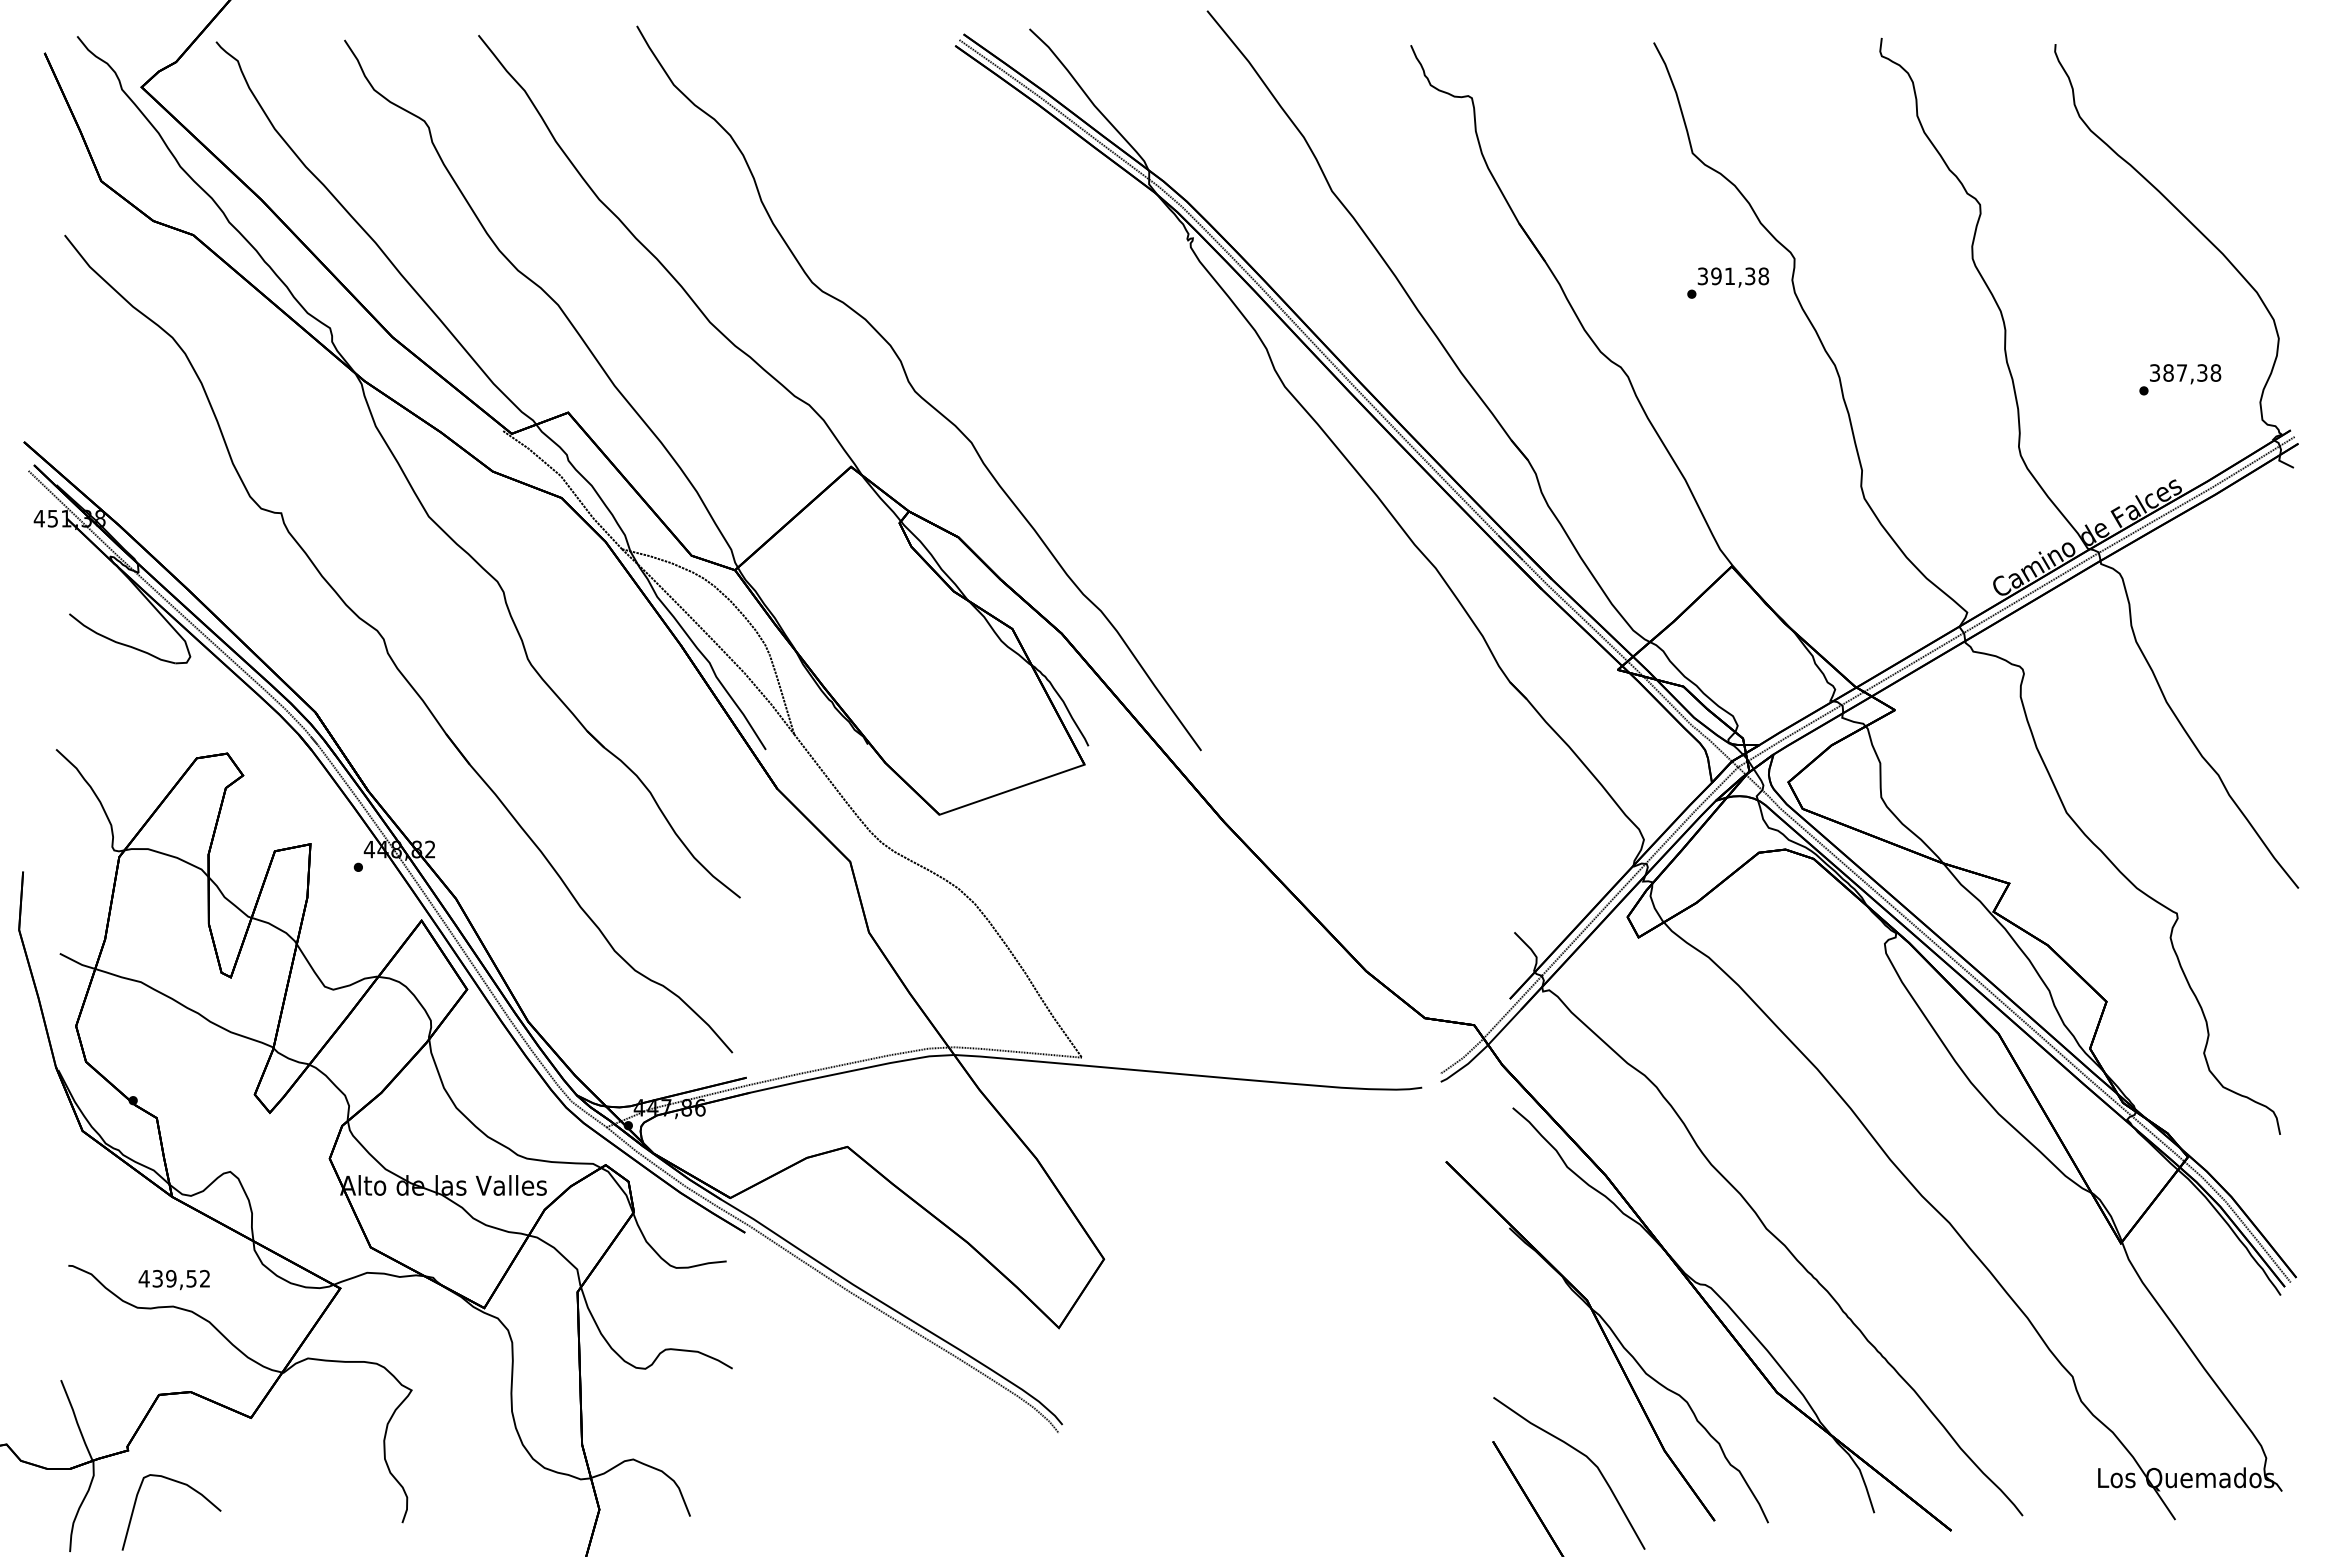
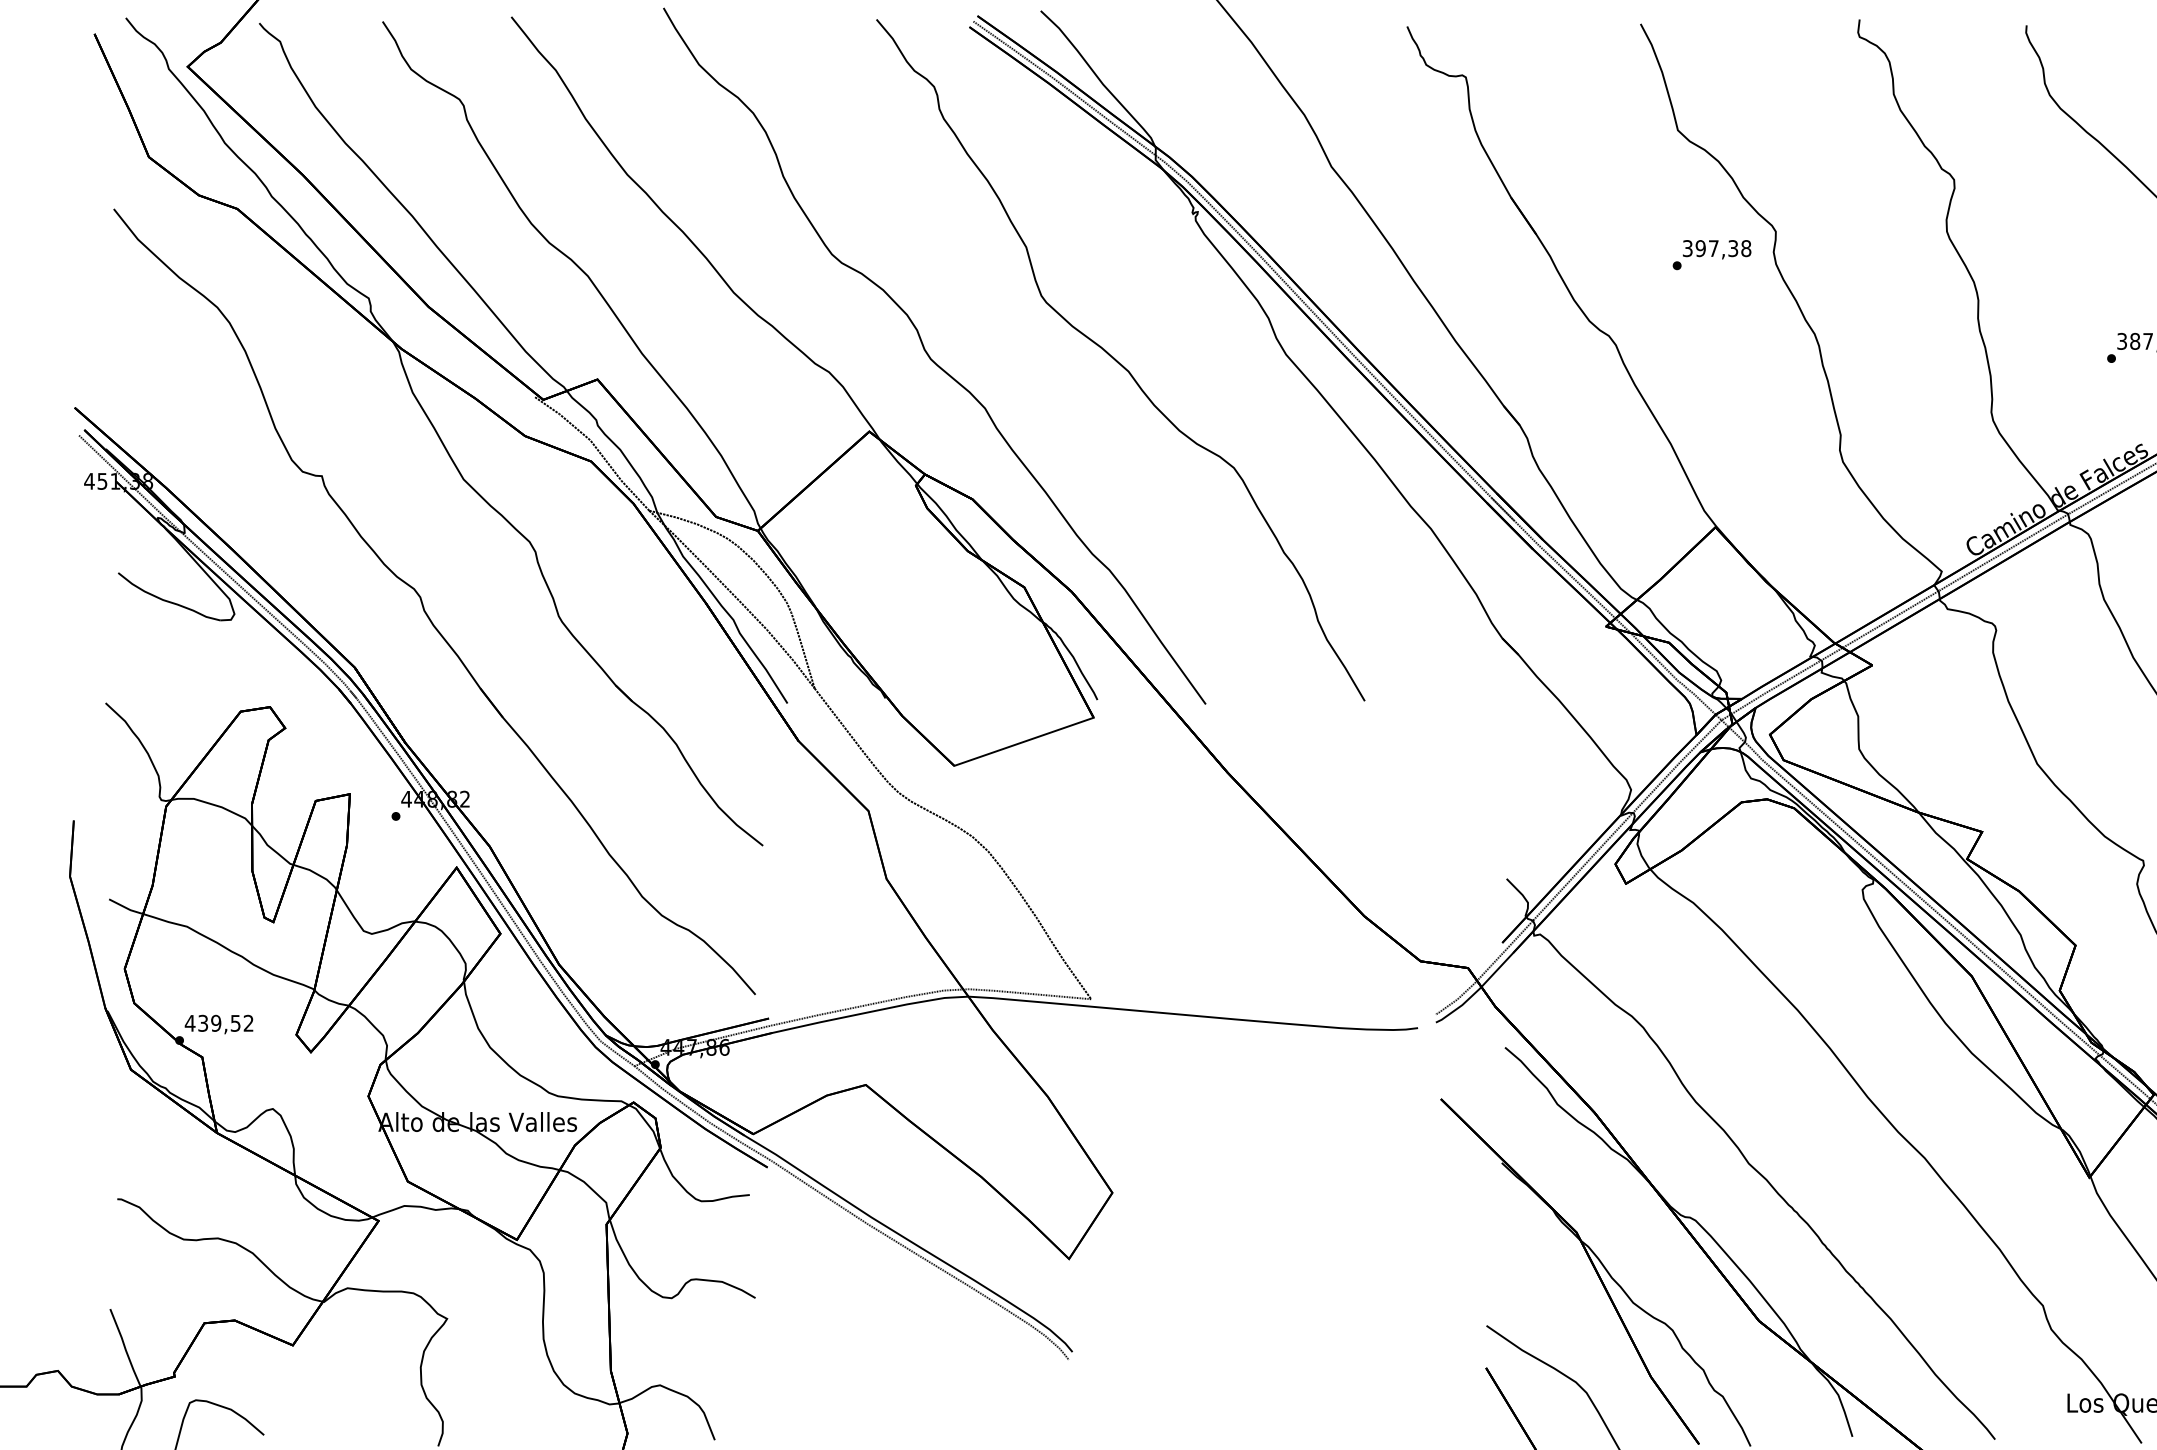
text: (1729, 275) -> (1713, 247), 391,38 -> 397,38
part: (1112, 392) -> (1120, 360), added
text: (173, 1280) -> (218, 1025), moved

